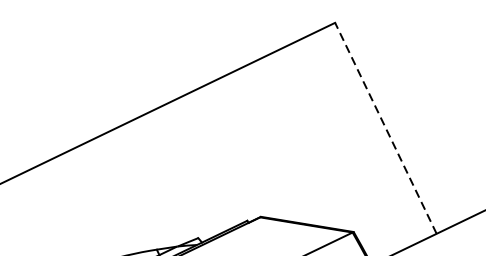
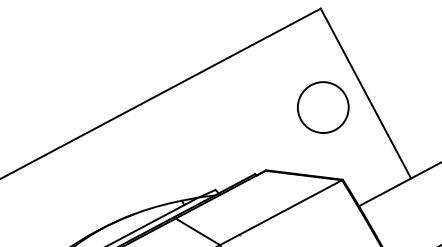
line: (385, 128) -> (365, 93), dashed -> solid
circle: (333, 143) -> (323, 107), added

